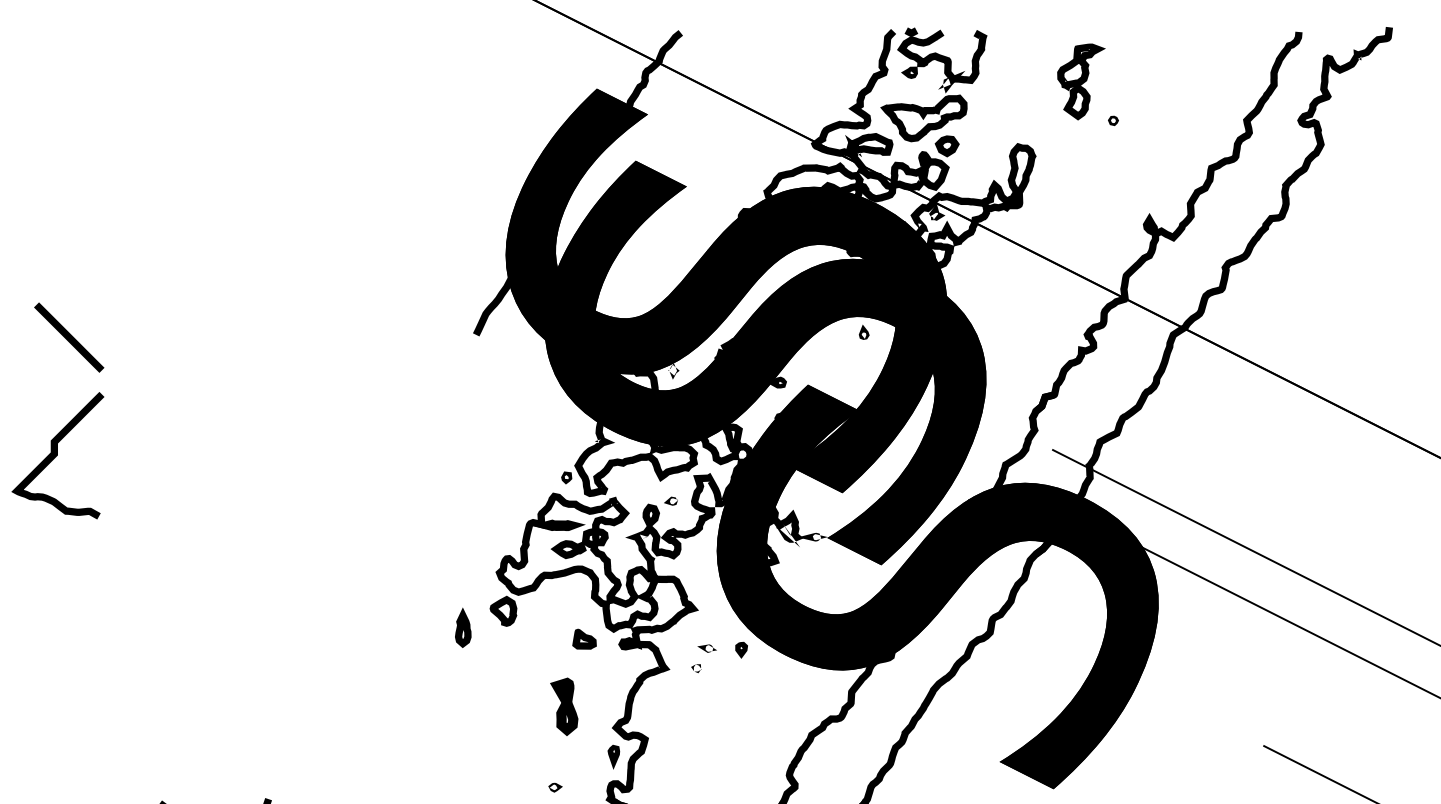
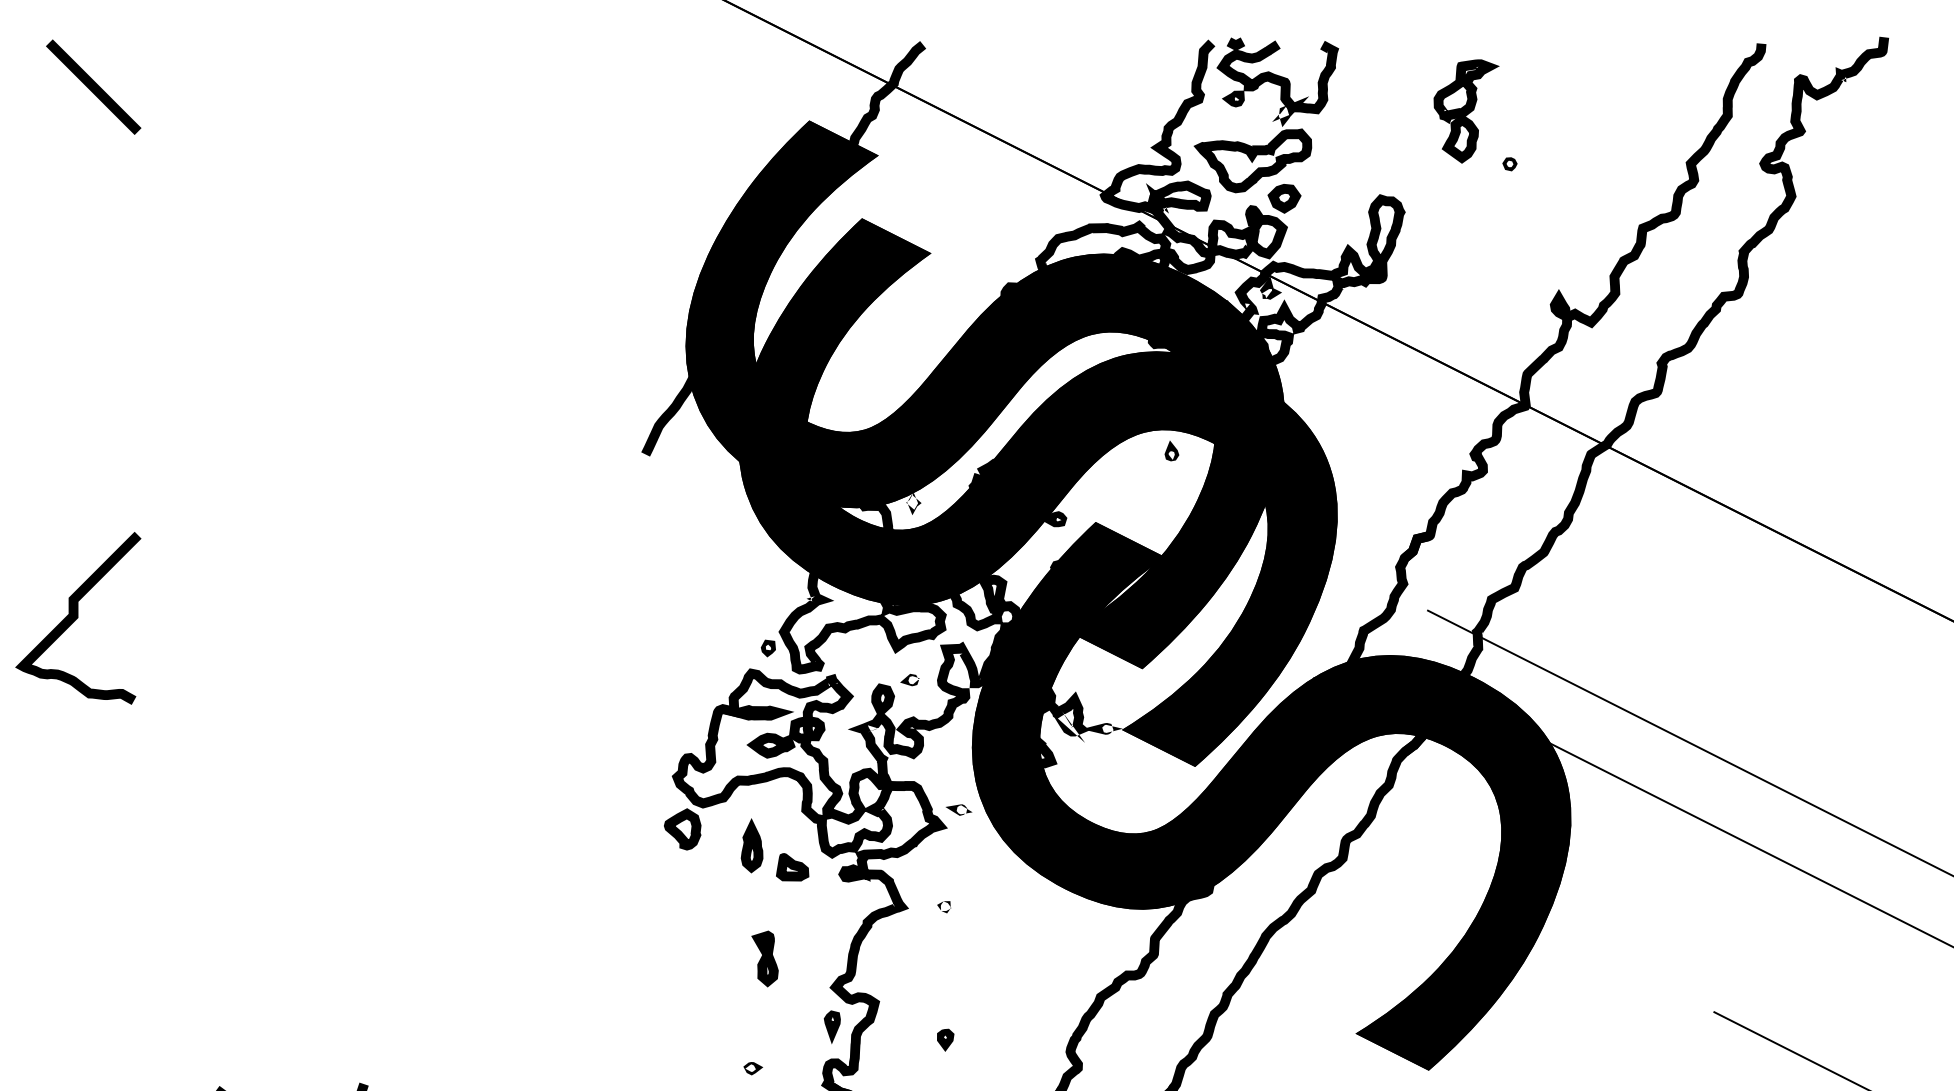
curve: (69, 337) -> (93, 86), moved
part: (462, 627) -> (751, 845), moved
part: (706, 648) -> (958, 809), moved
part: (741, 649) -> (945, 1039), moved
part: (563, 706) -> (764, 958), size x0.71

